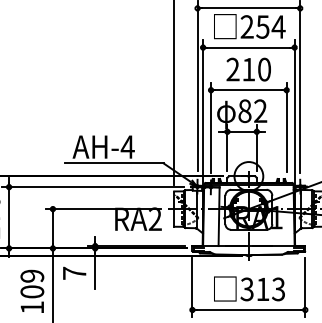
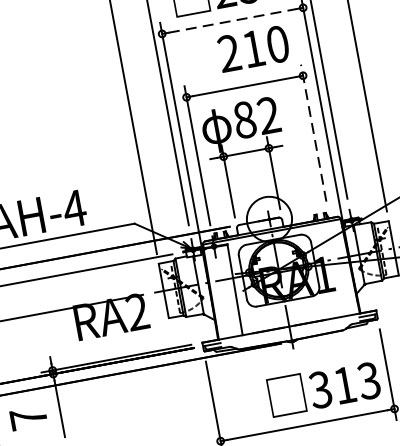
line: (249, 47) -> (233, 20), solid -> dashed
text: (248, 69) -> (253, 48), moved
line: (286, 126) -> (313, 131), solid -> dashed
text: (249, 288) -> (323, 387), moved

